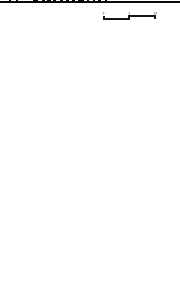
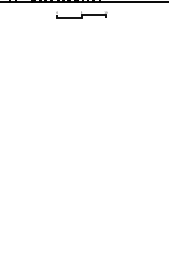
part: (129, 15) -> (81, 14), moved

